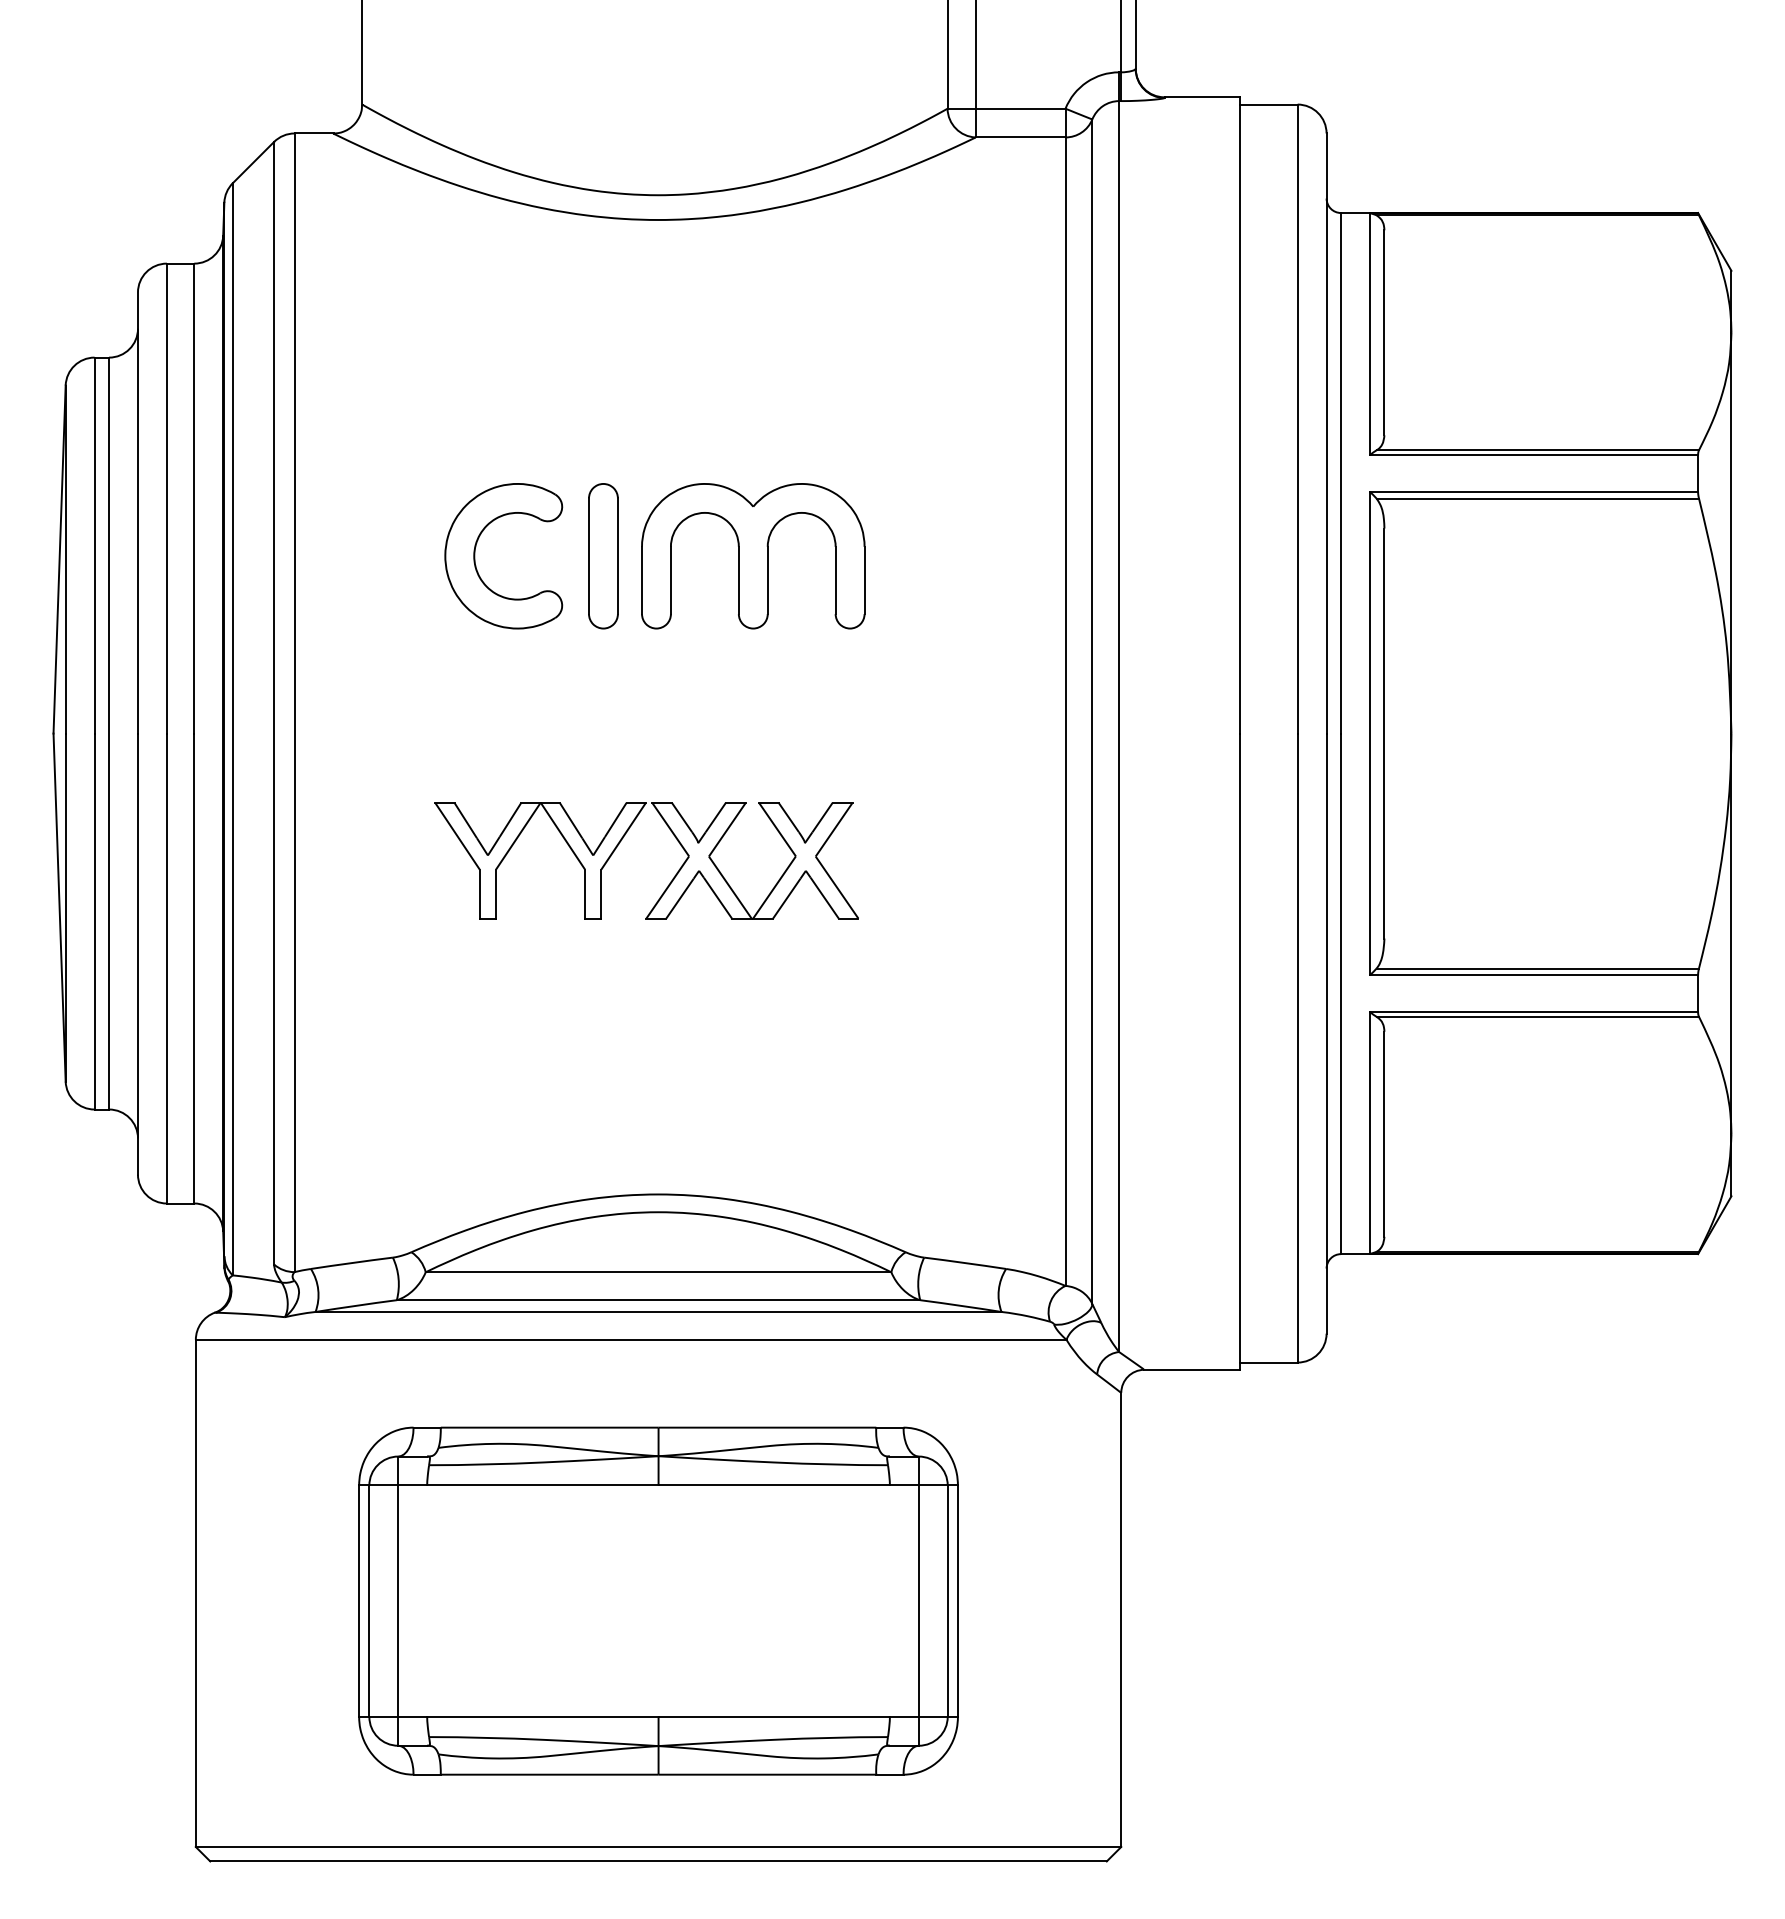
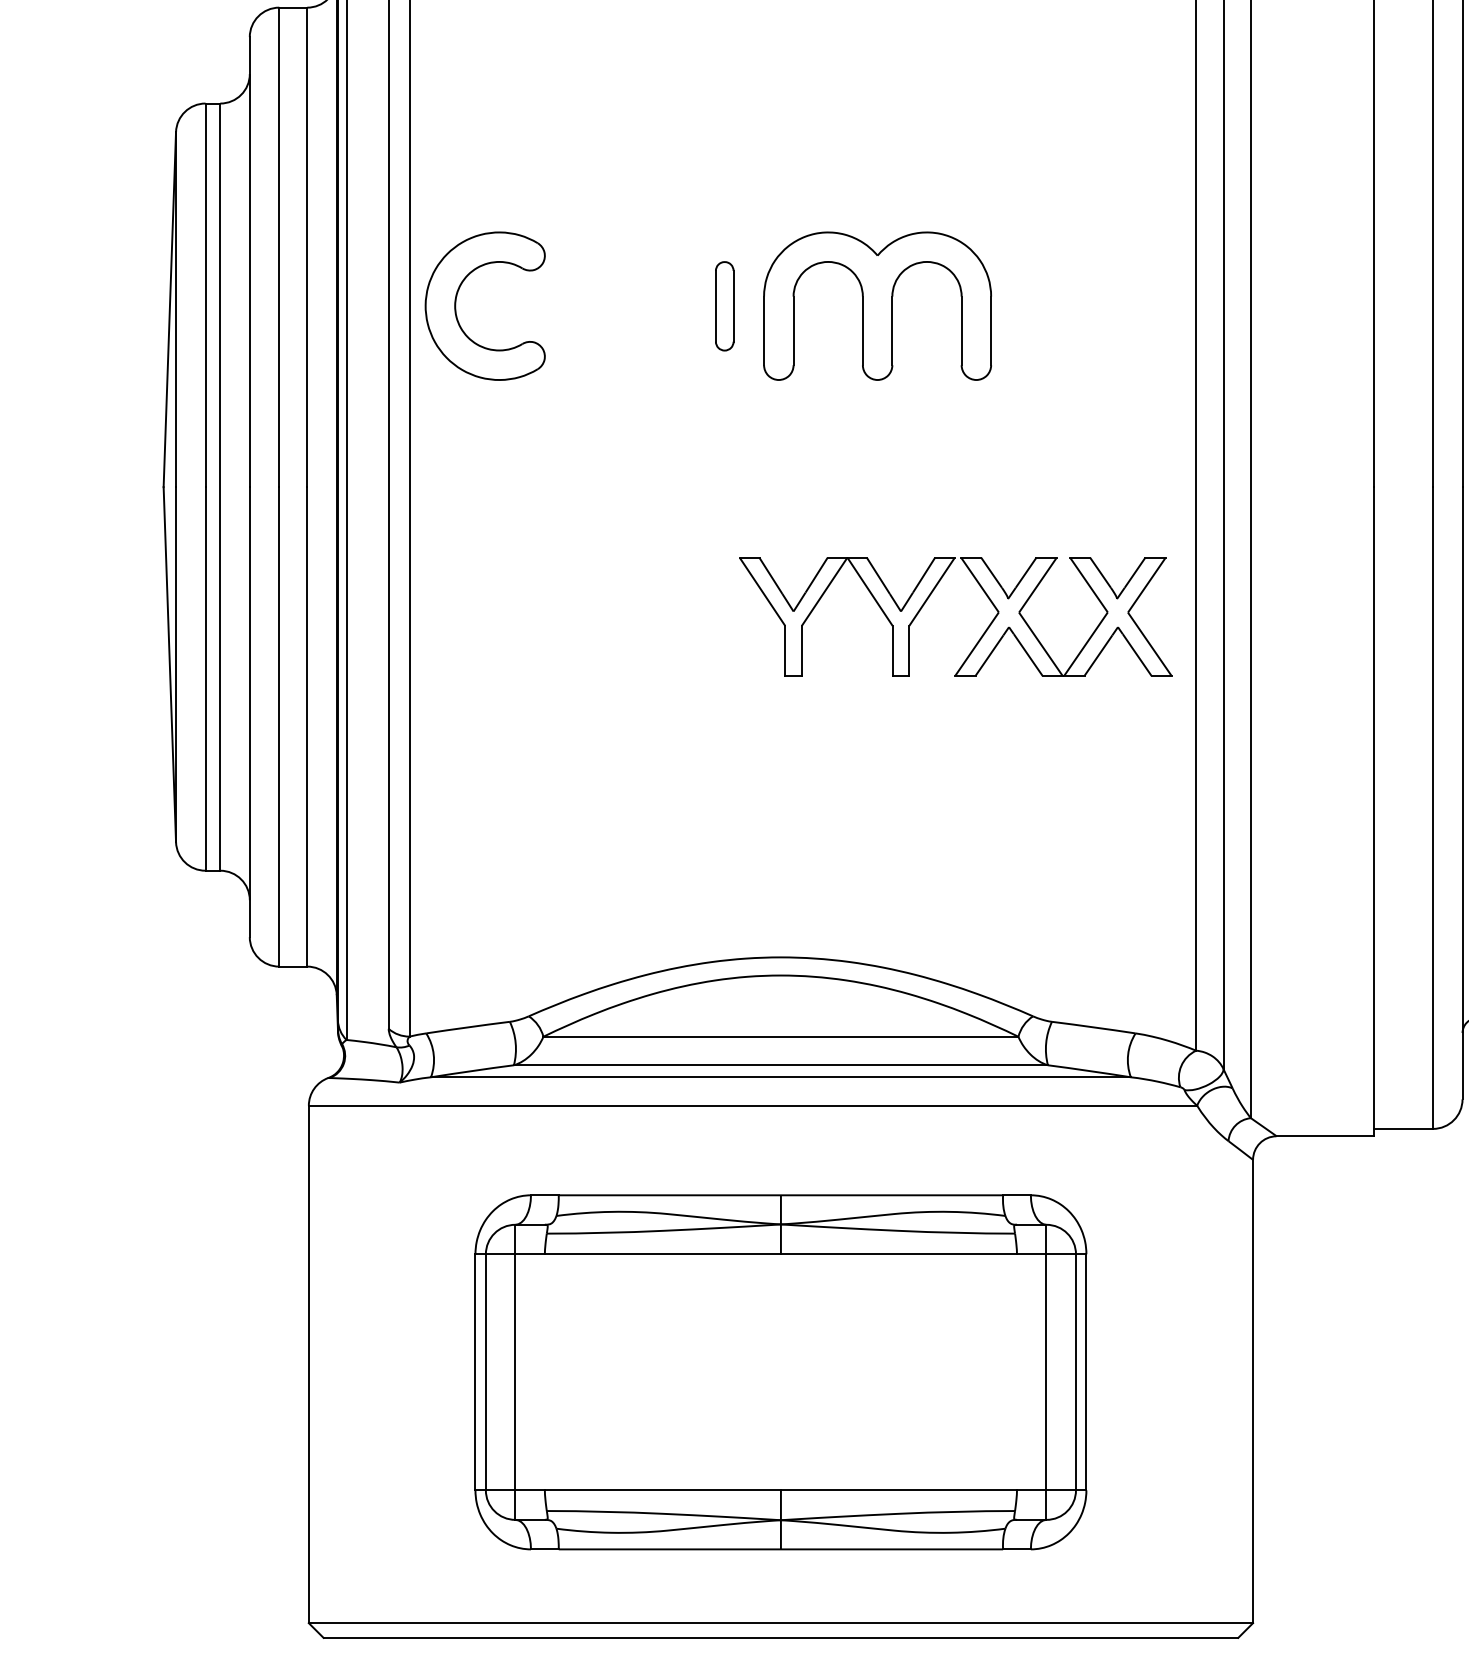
part: (475, 556) -> (456, 306), moved
part: (603, 556) -> (724, 306), size x0.6
part: (619, 844) -> (927, 600), moved

